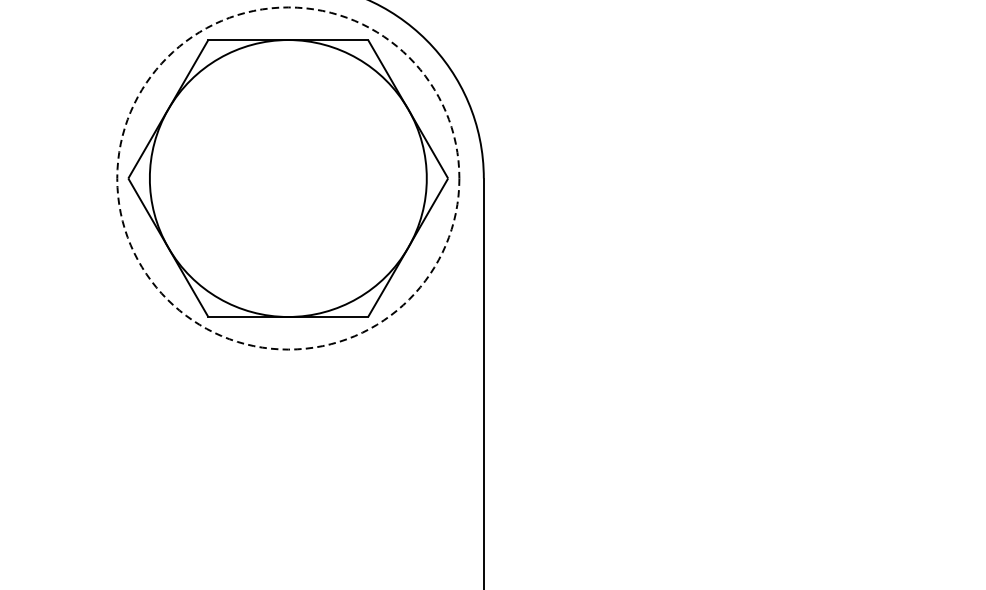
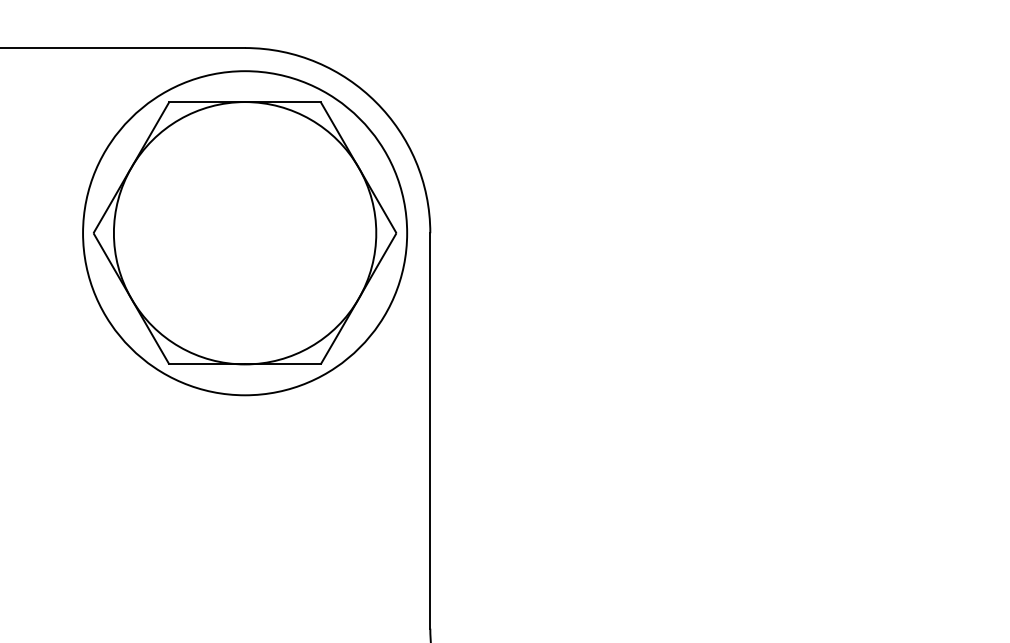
circle: (288, 178) -> (245, 233), dashed -> solid

